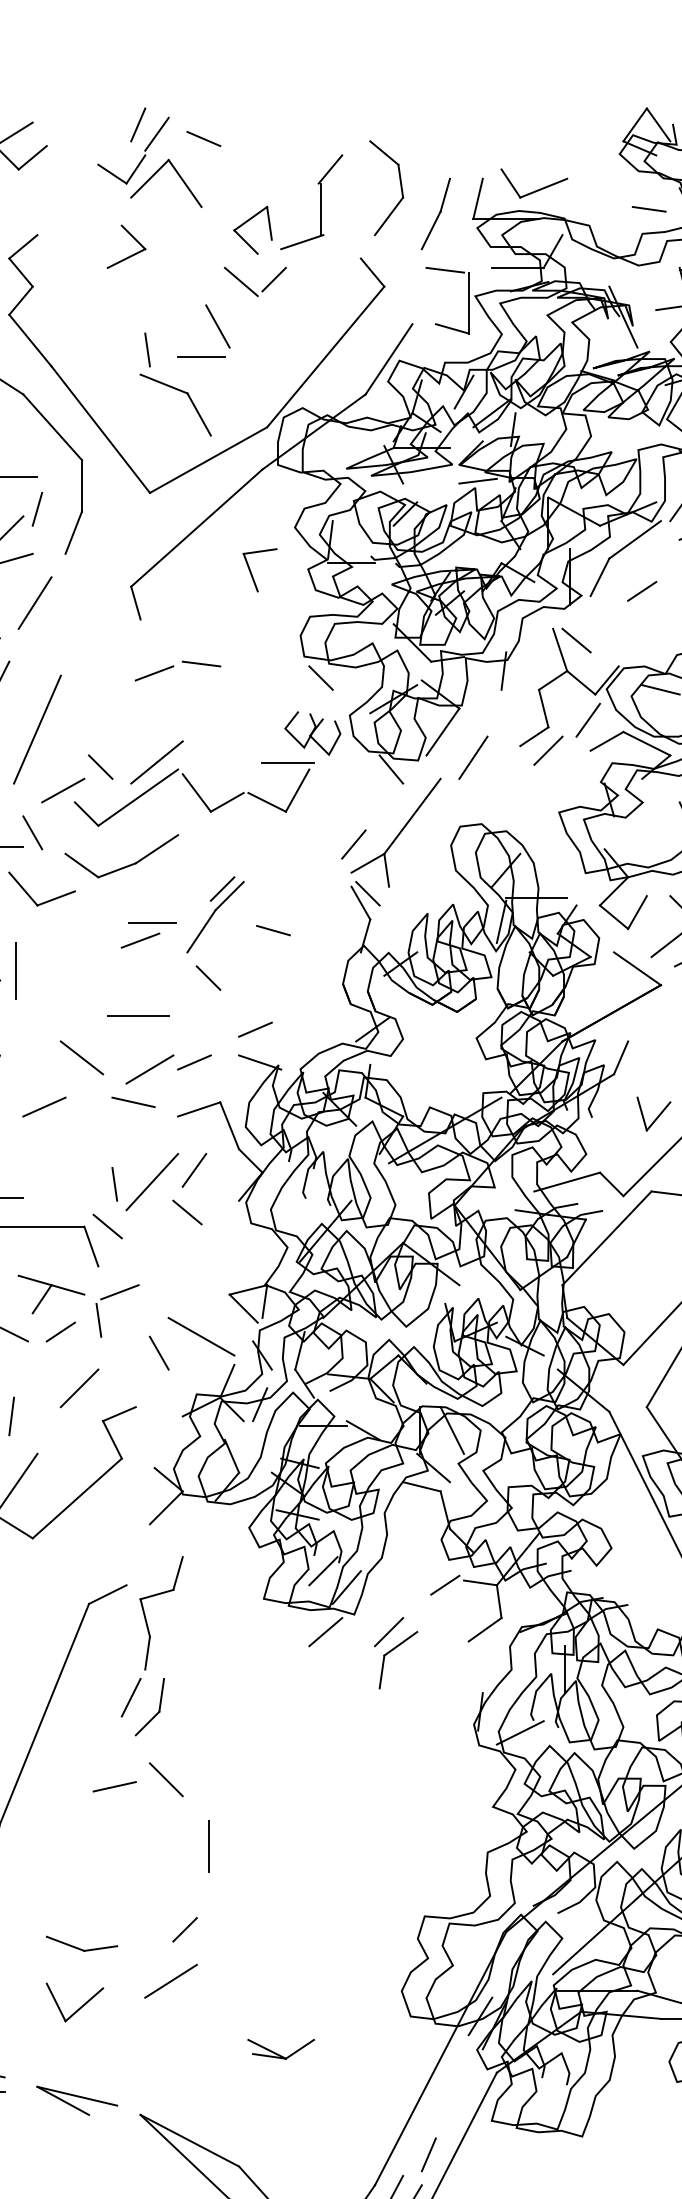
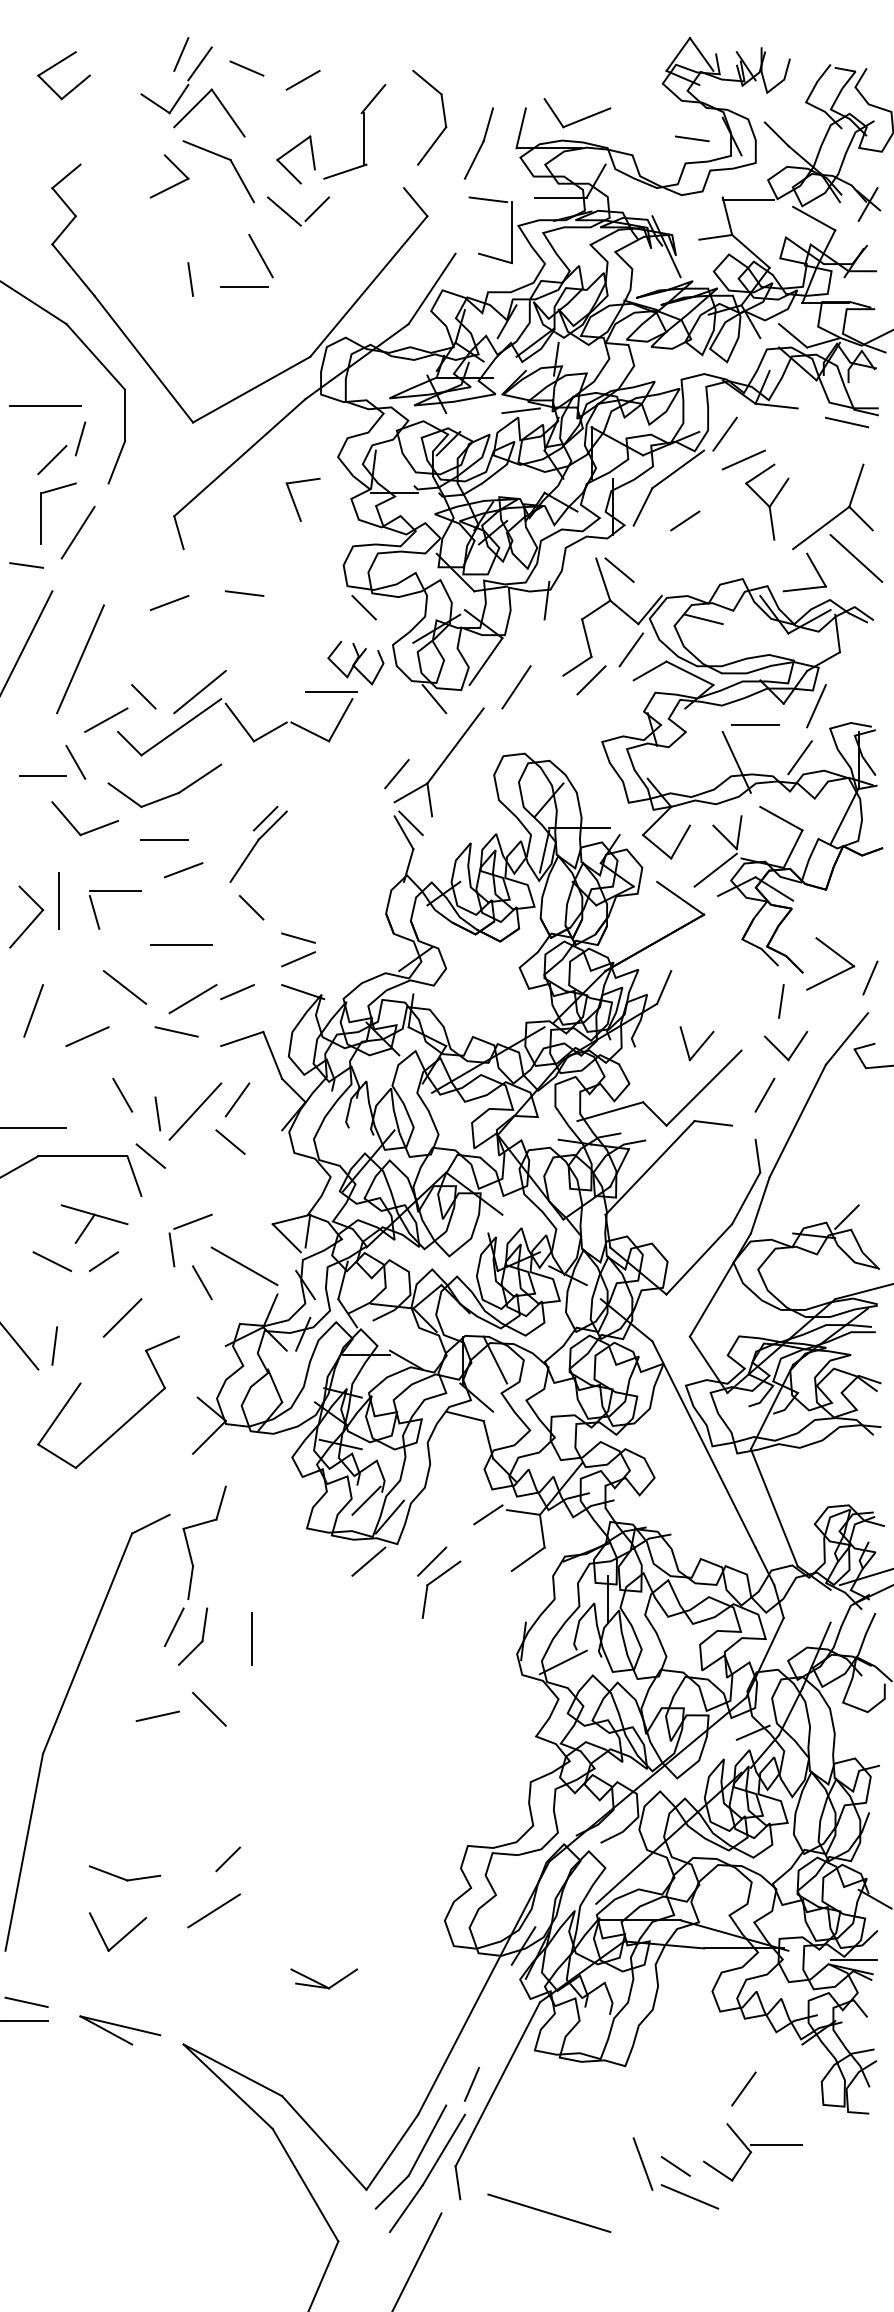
line: (259, 149) -> (302, 79), added
part: (180, 391) -> (223, 158), moved
line: (154, 672) -> (169, 602), moved
line: (152, 922) -> (164, 839), moved
line: (273, 929) -> (298, 937), moved
part: (71, 961) -> (114, 891), added
line: (79, 1164) -> (122, 1094), added
part: (113, 1295) -> (186, 1225), moved
line: (208, 1845) -> (251, 1638), moved

